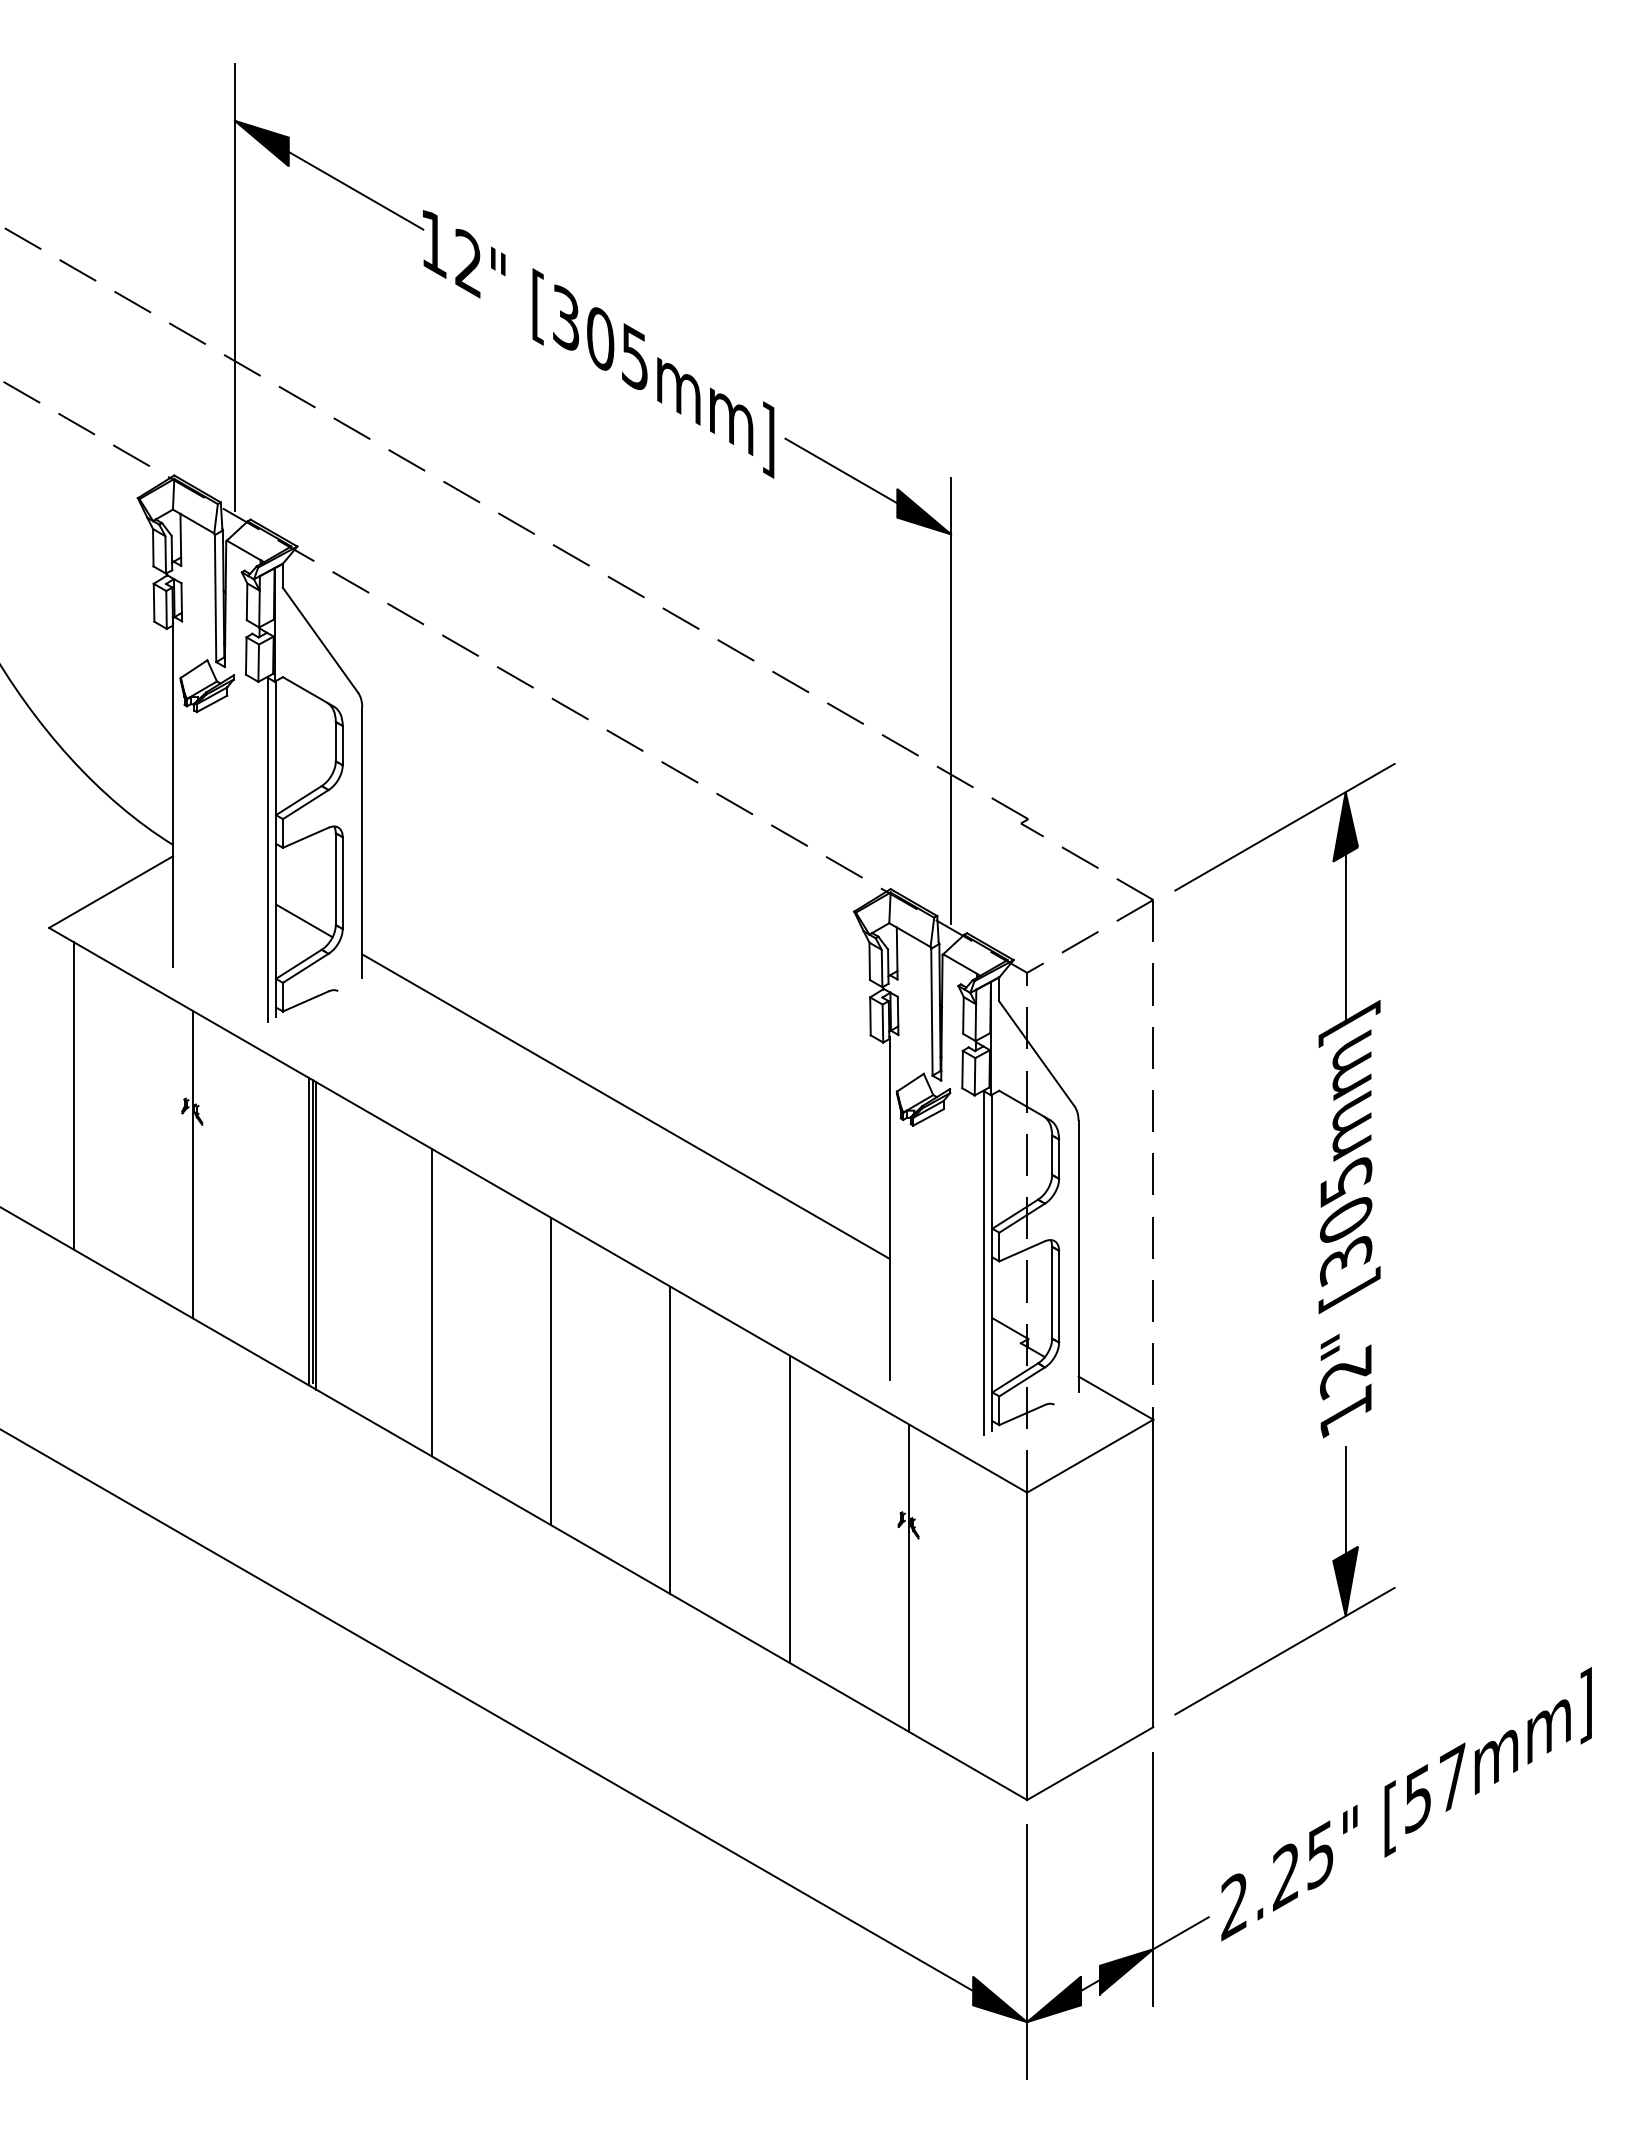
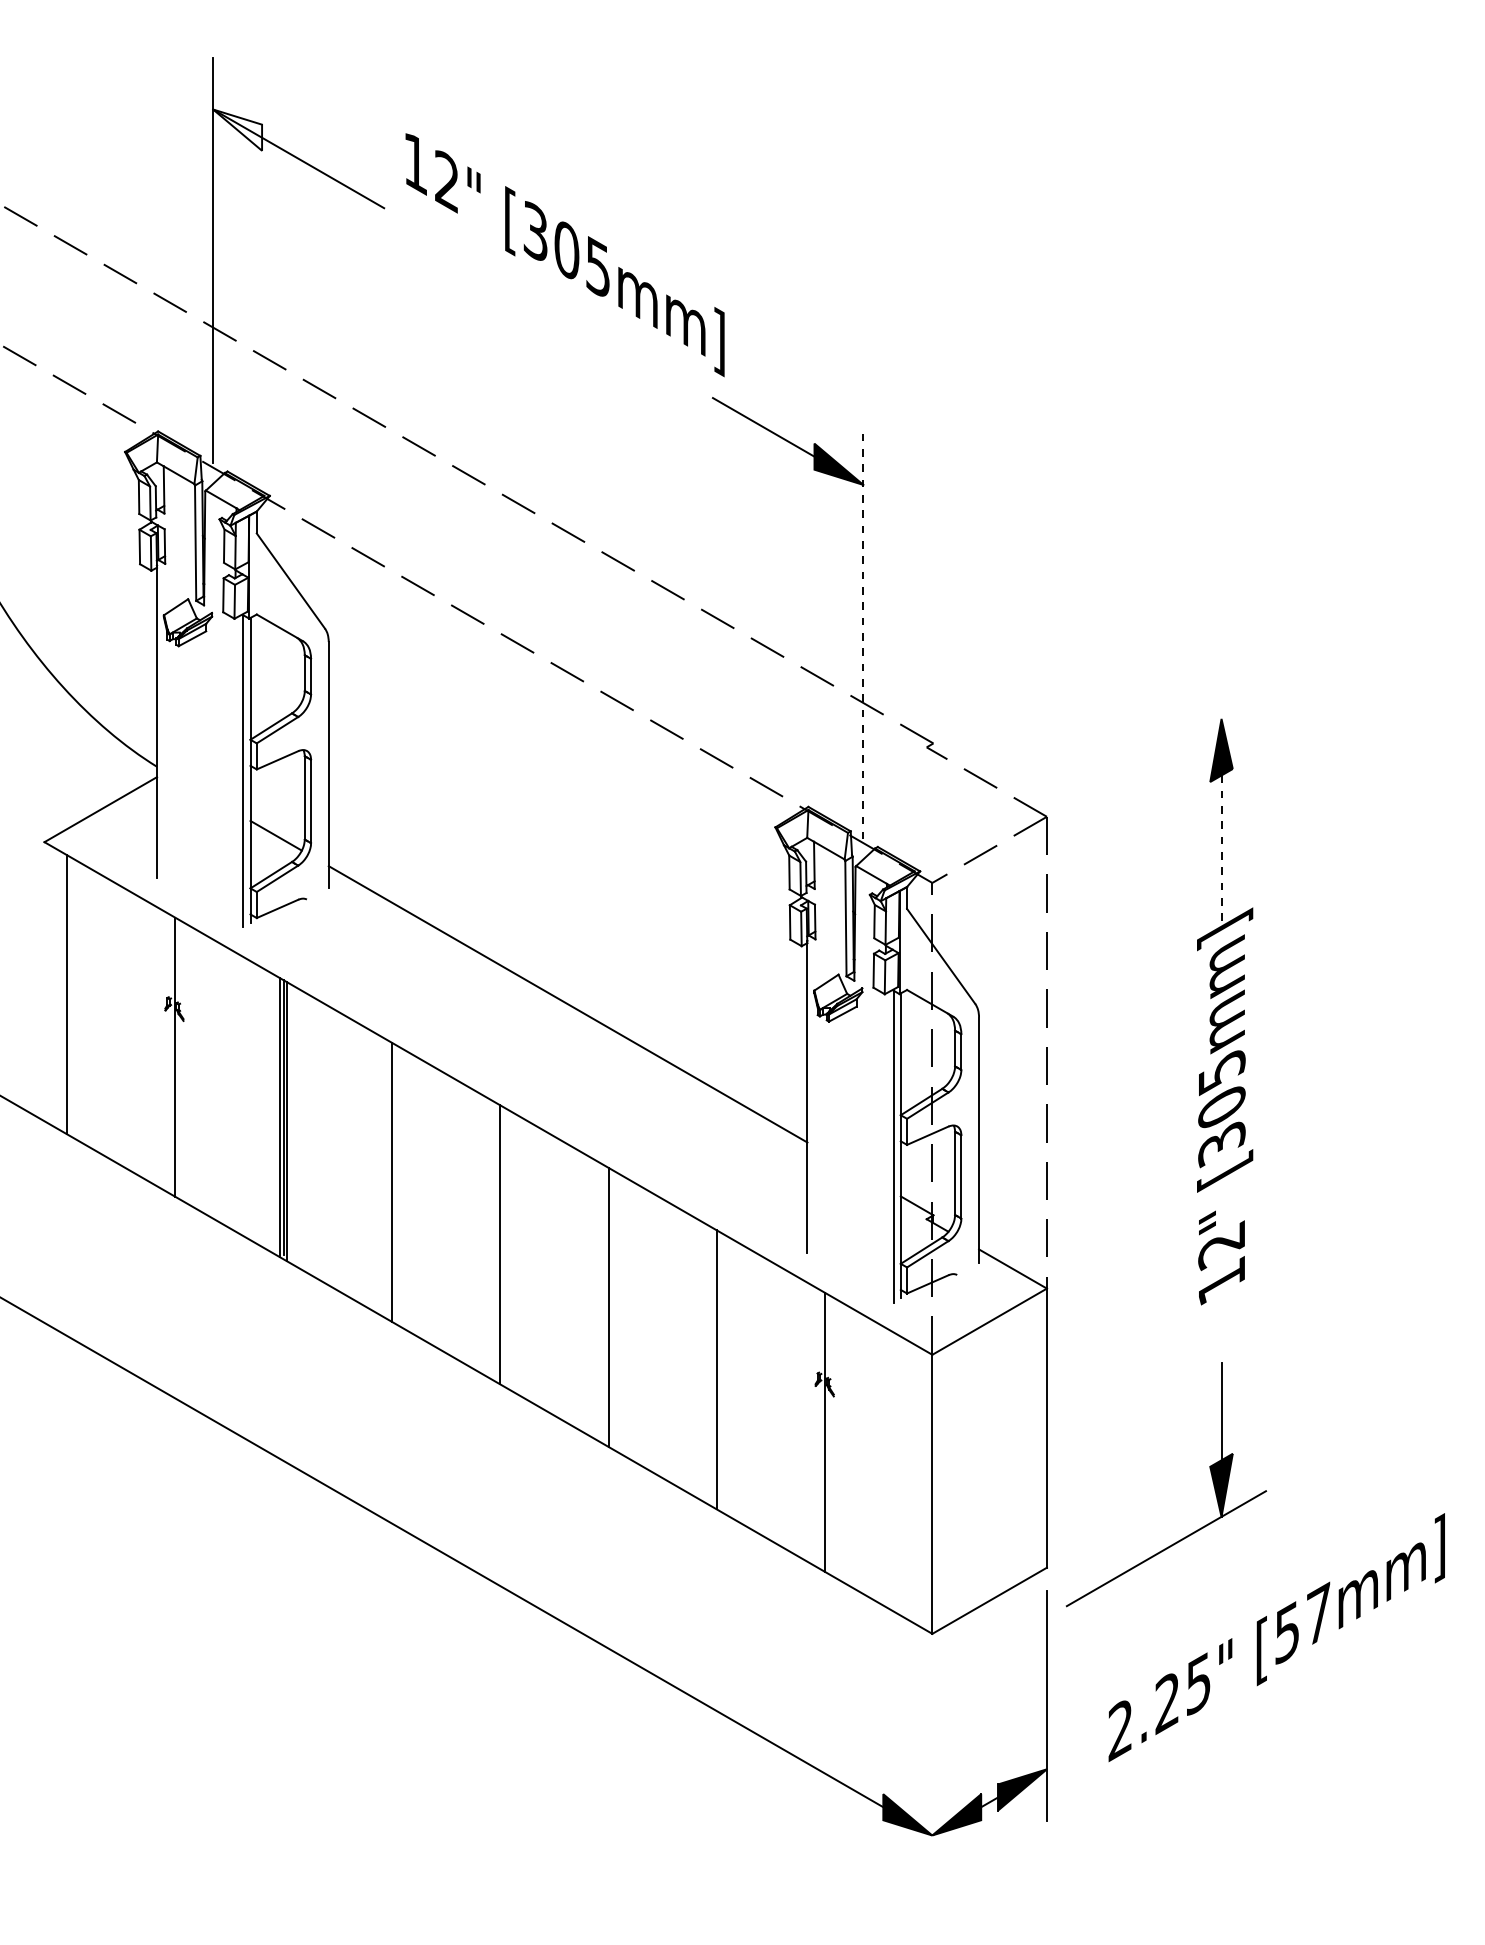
fill: (261, 143) -> (237, 130), removed
text: (598, 344) -> (565, 255), moved
line: (951, 701) -> (863, 636), solid -> dashed
line: (1284, 826) -> (1165, 750), removed
line: (1345, 938) -> (1221, 851), solid -> dashed
part: (1333, 1567) -> (1210, 1472), moved
line: (1180, 1933) -> (1071, 1755), removed
line: (1027, 1951) -> (932, 1771), removed

